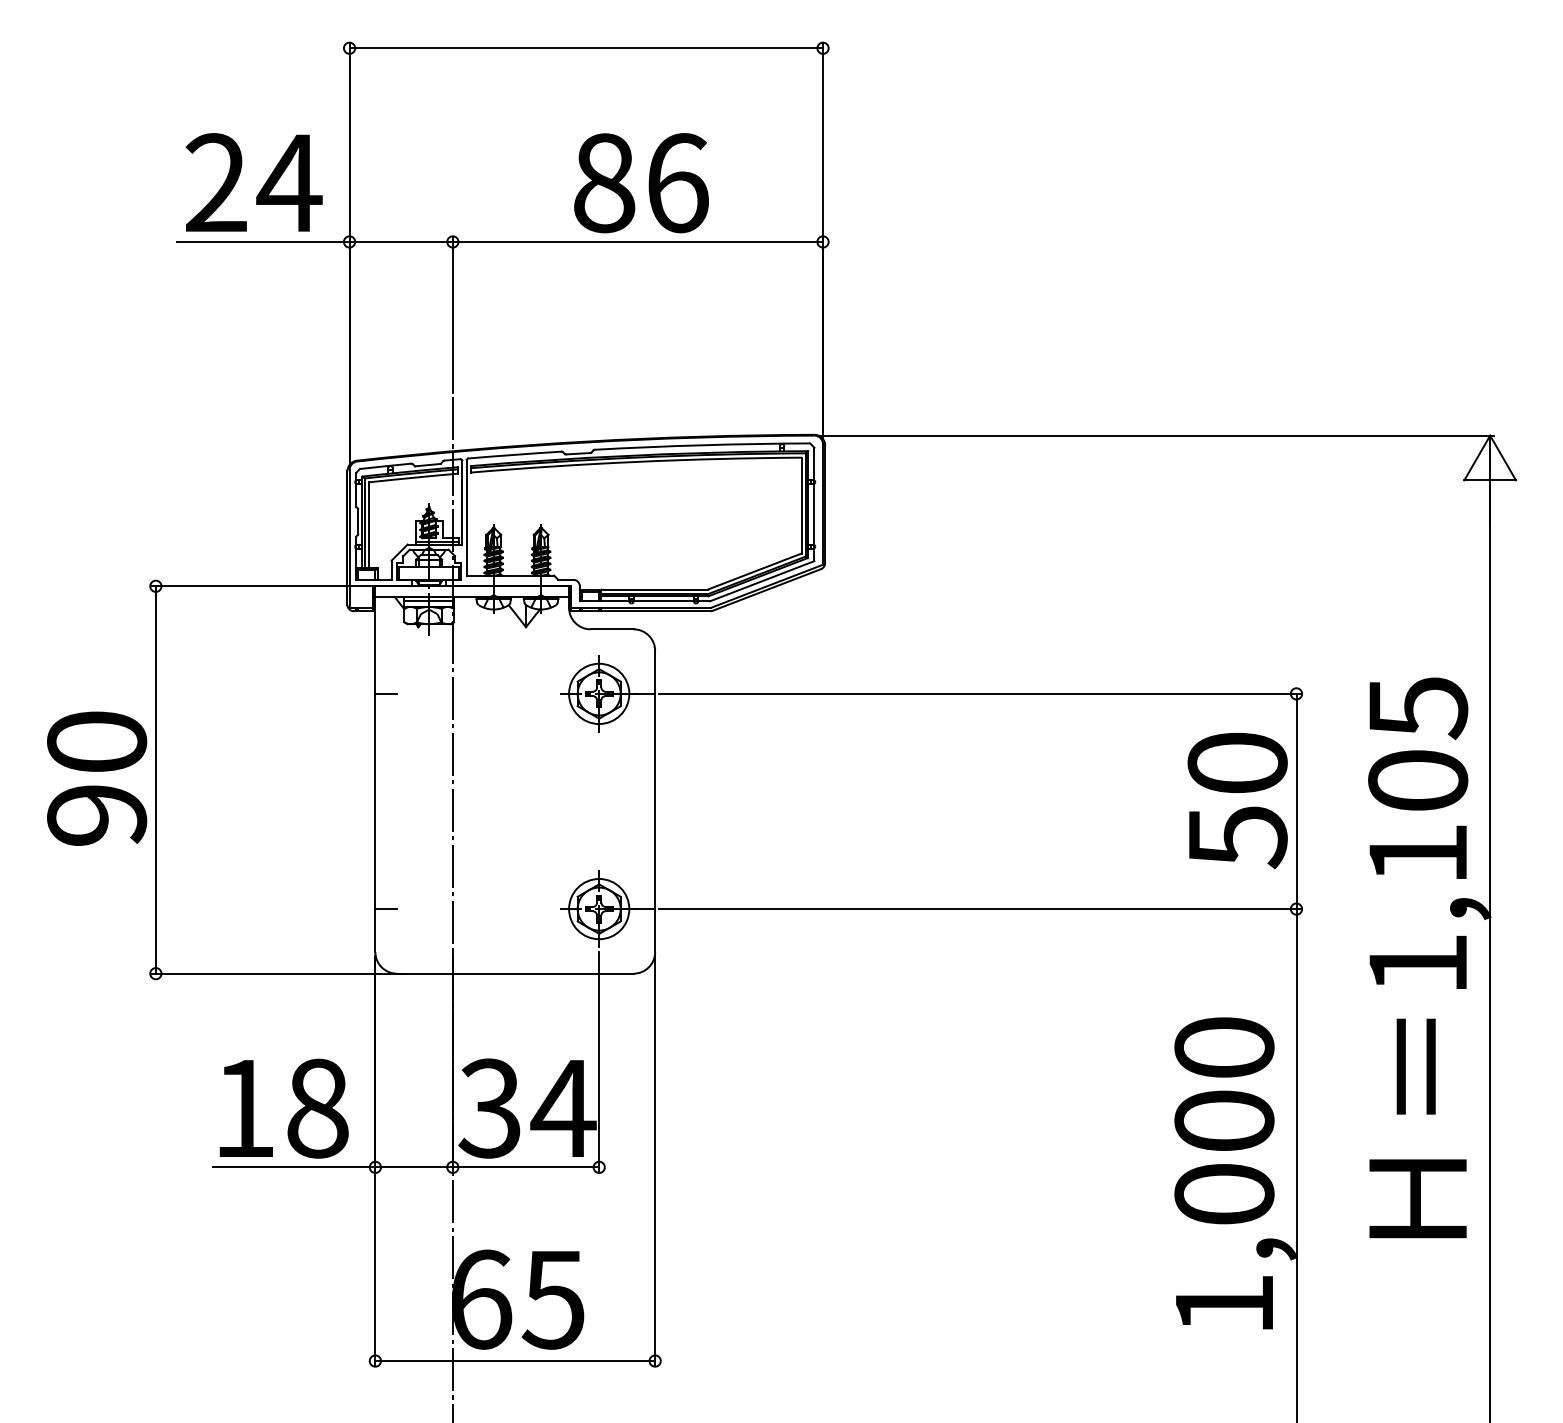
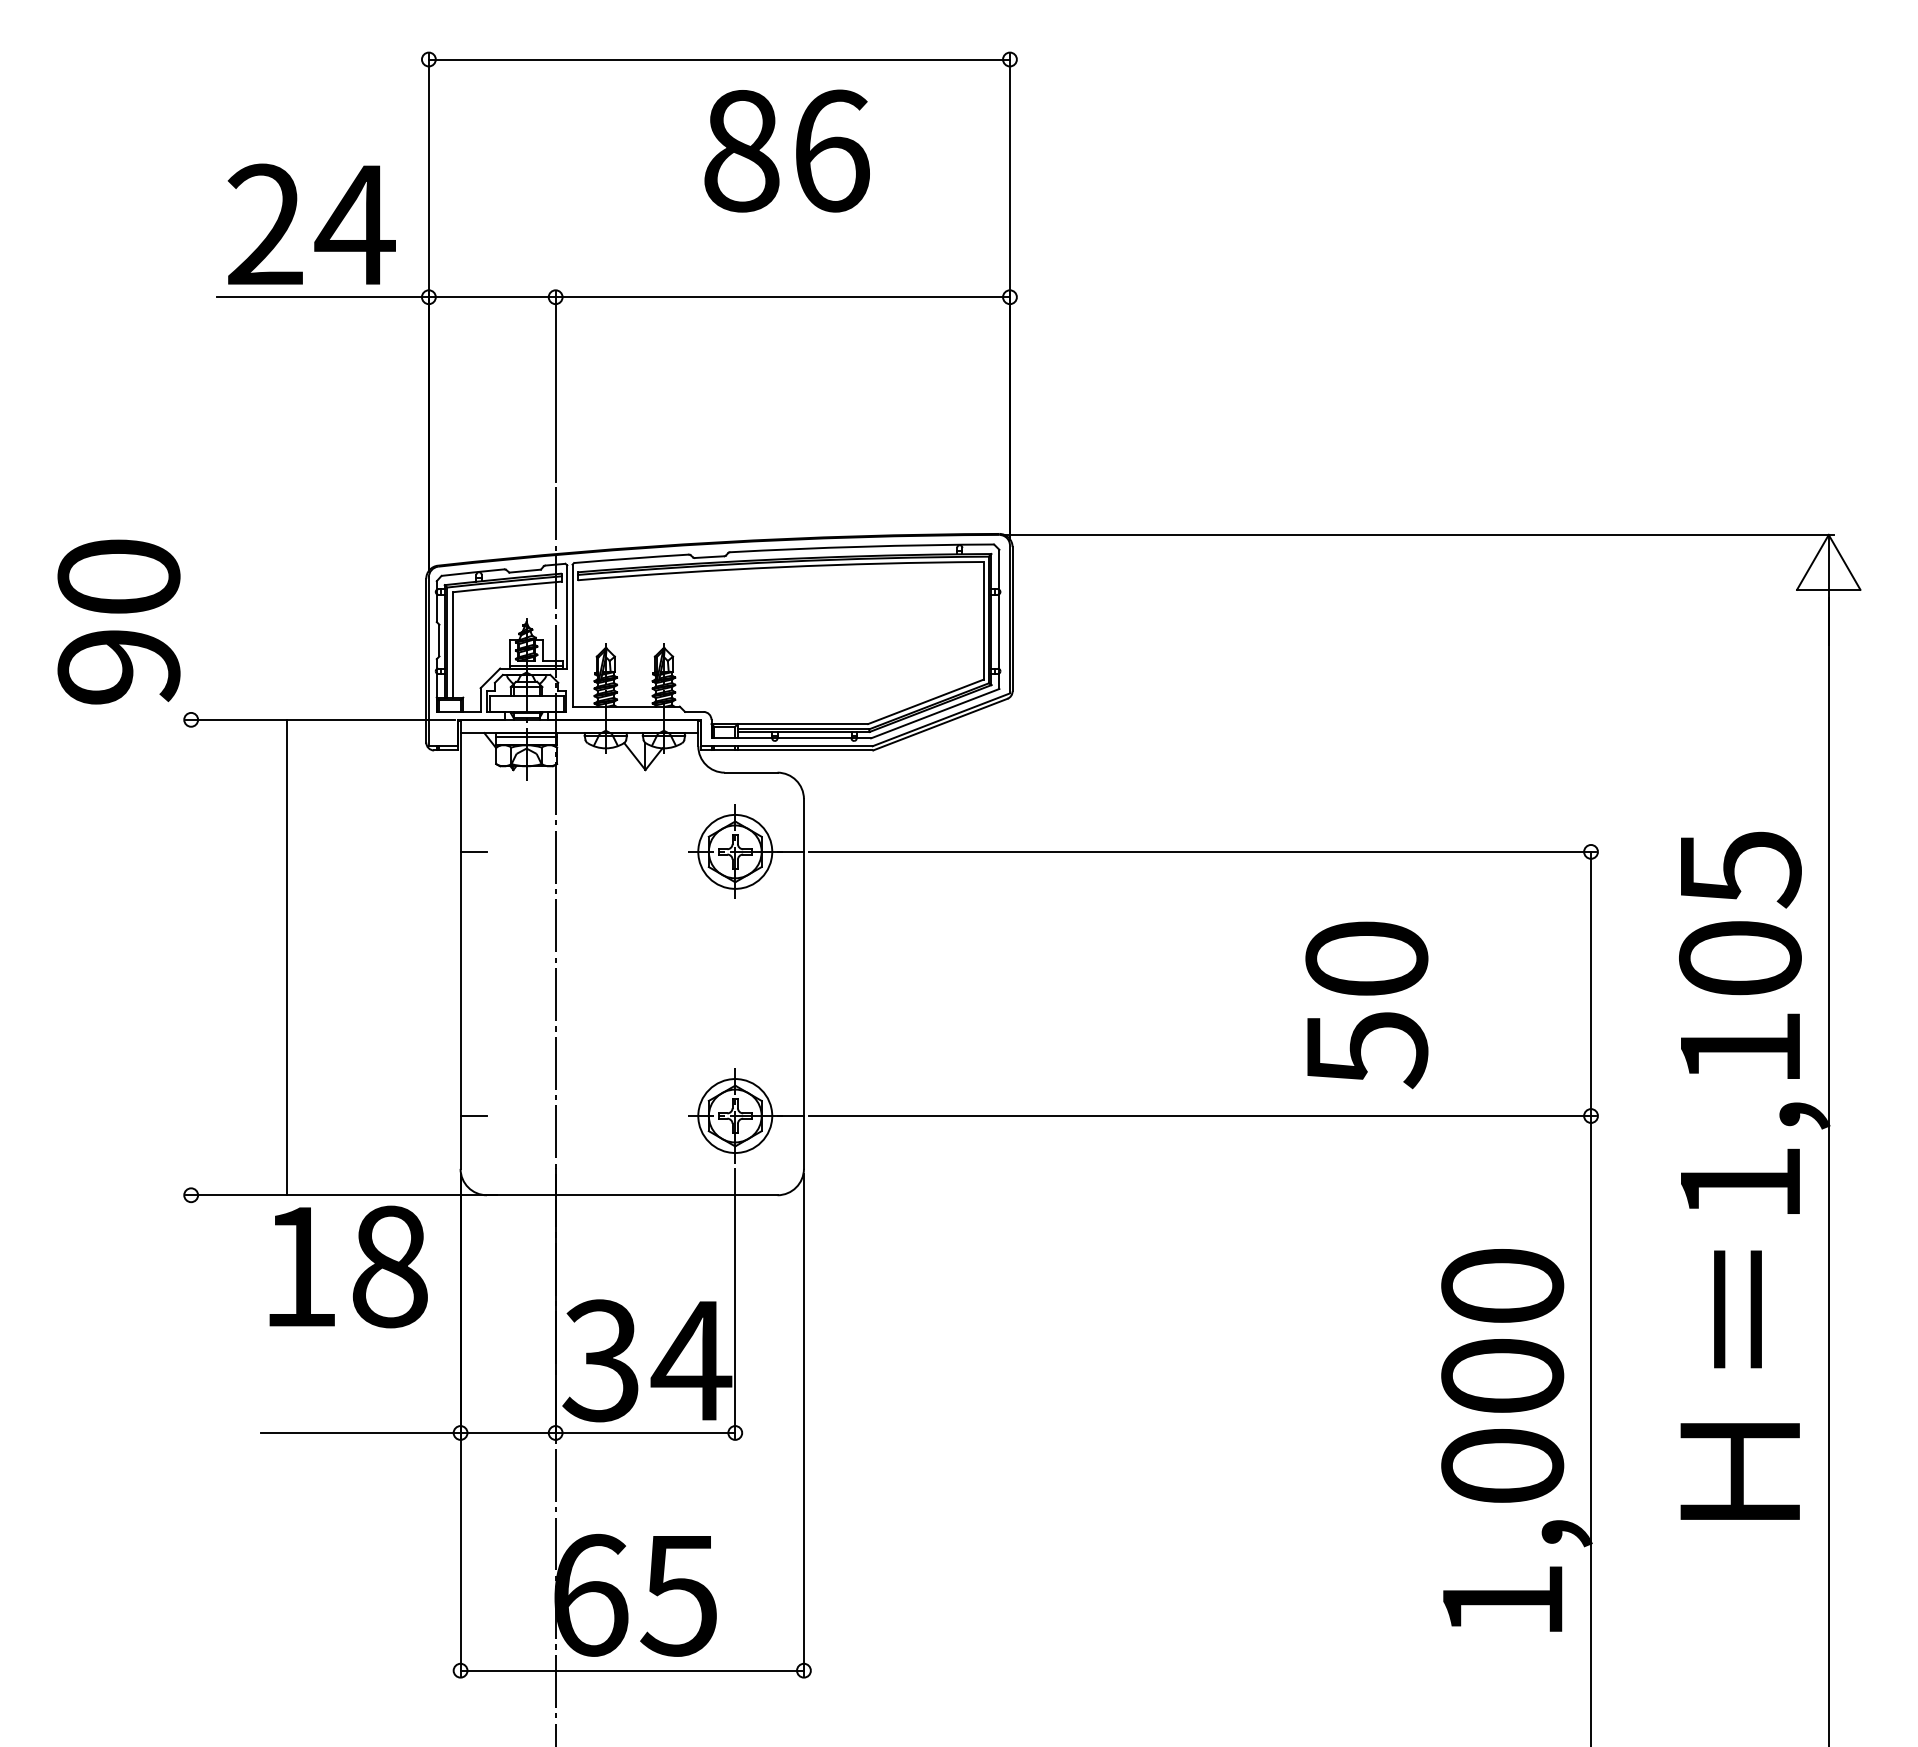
text: (640, 182) -> (786, 150), moved
text: (96, 778) -> (118, 621), moved
line: (156, 779) -> (287, 957), moved
text: (1237, 801) -> (1366, 1005), moved
text: (284, 1108) -> (348, 1266), moved

